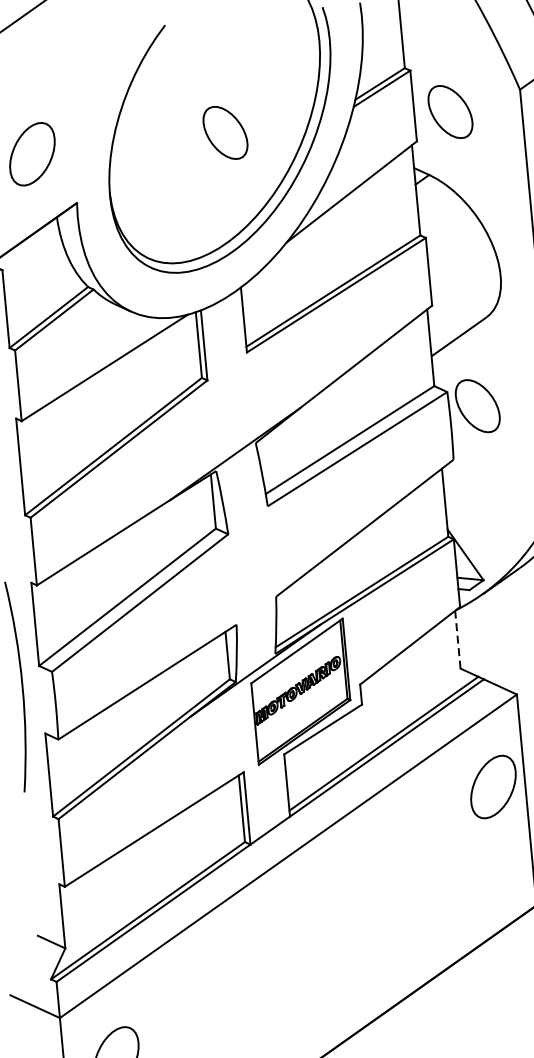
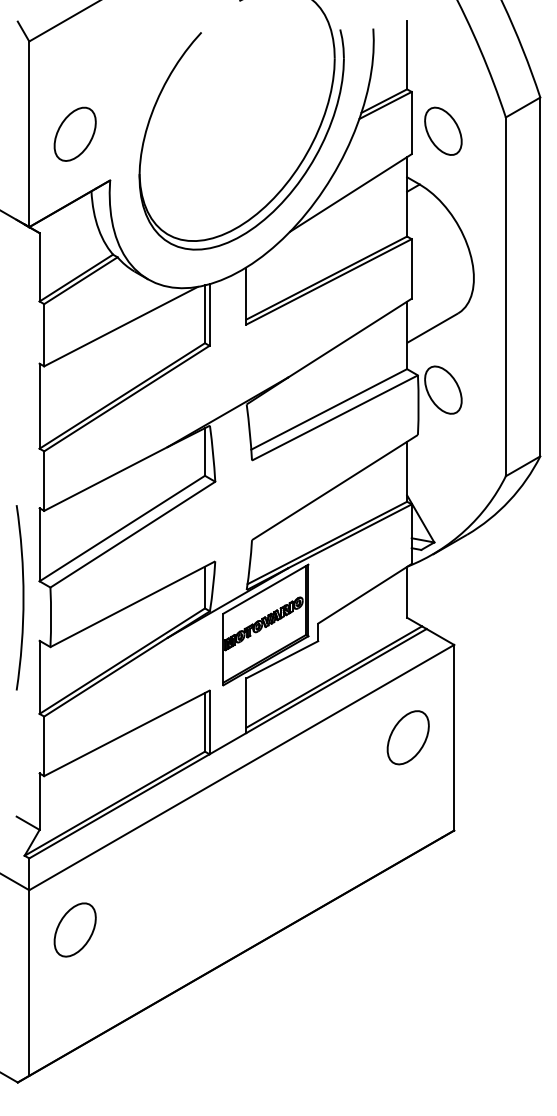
part: (225, 131) -> (245, 130), removed
line: (458, 638) -> (407, 591), dashed -> solid
part: (492, 786) -> (407, 737), moved

